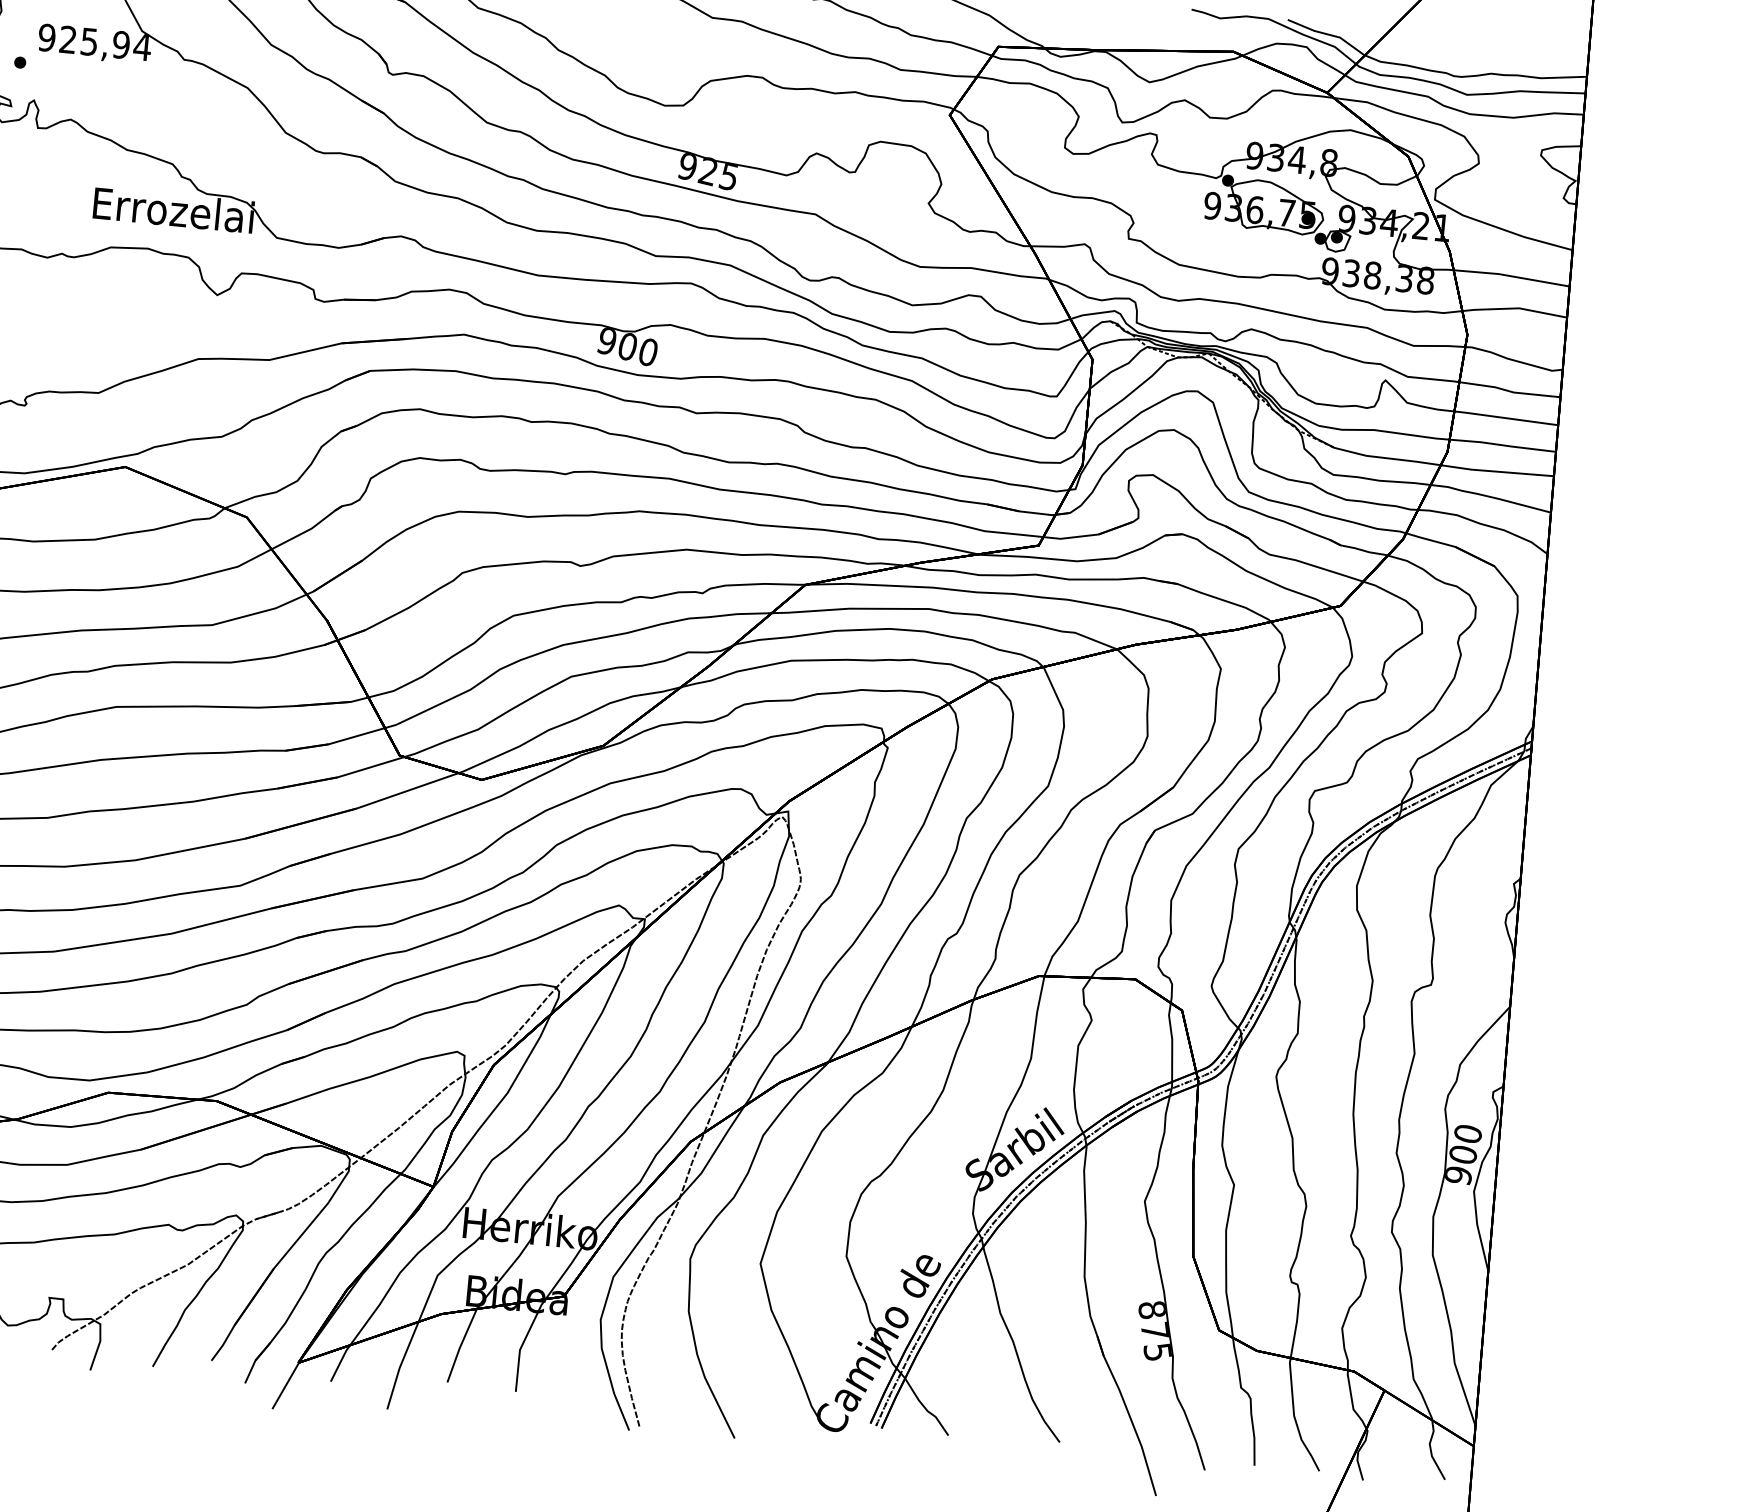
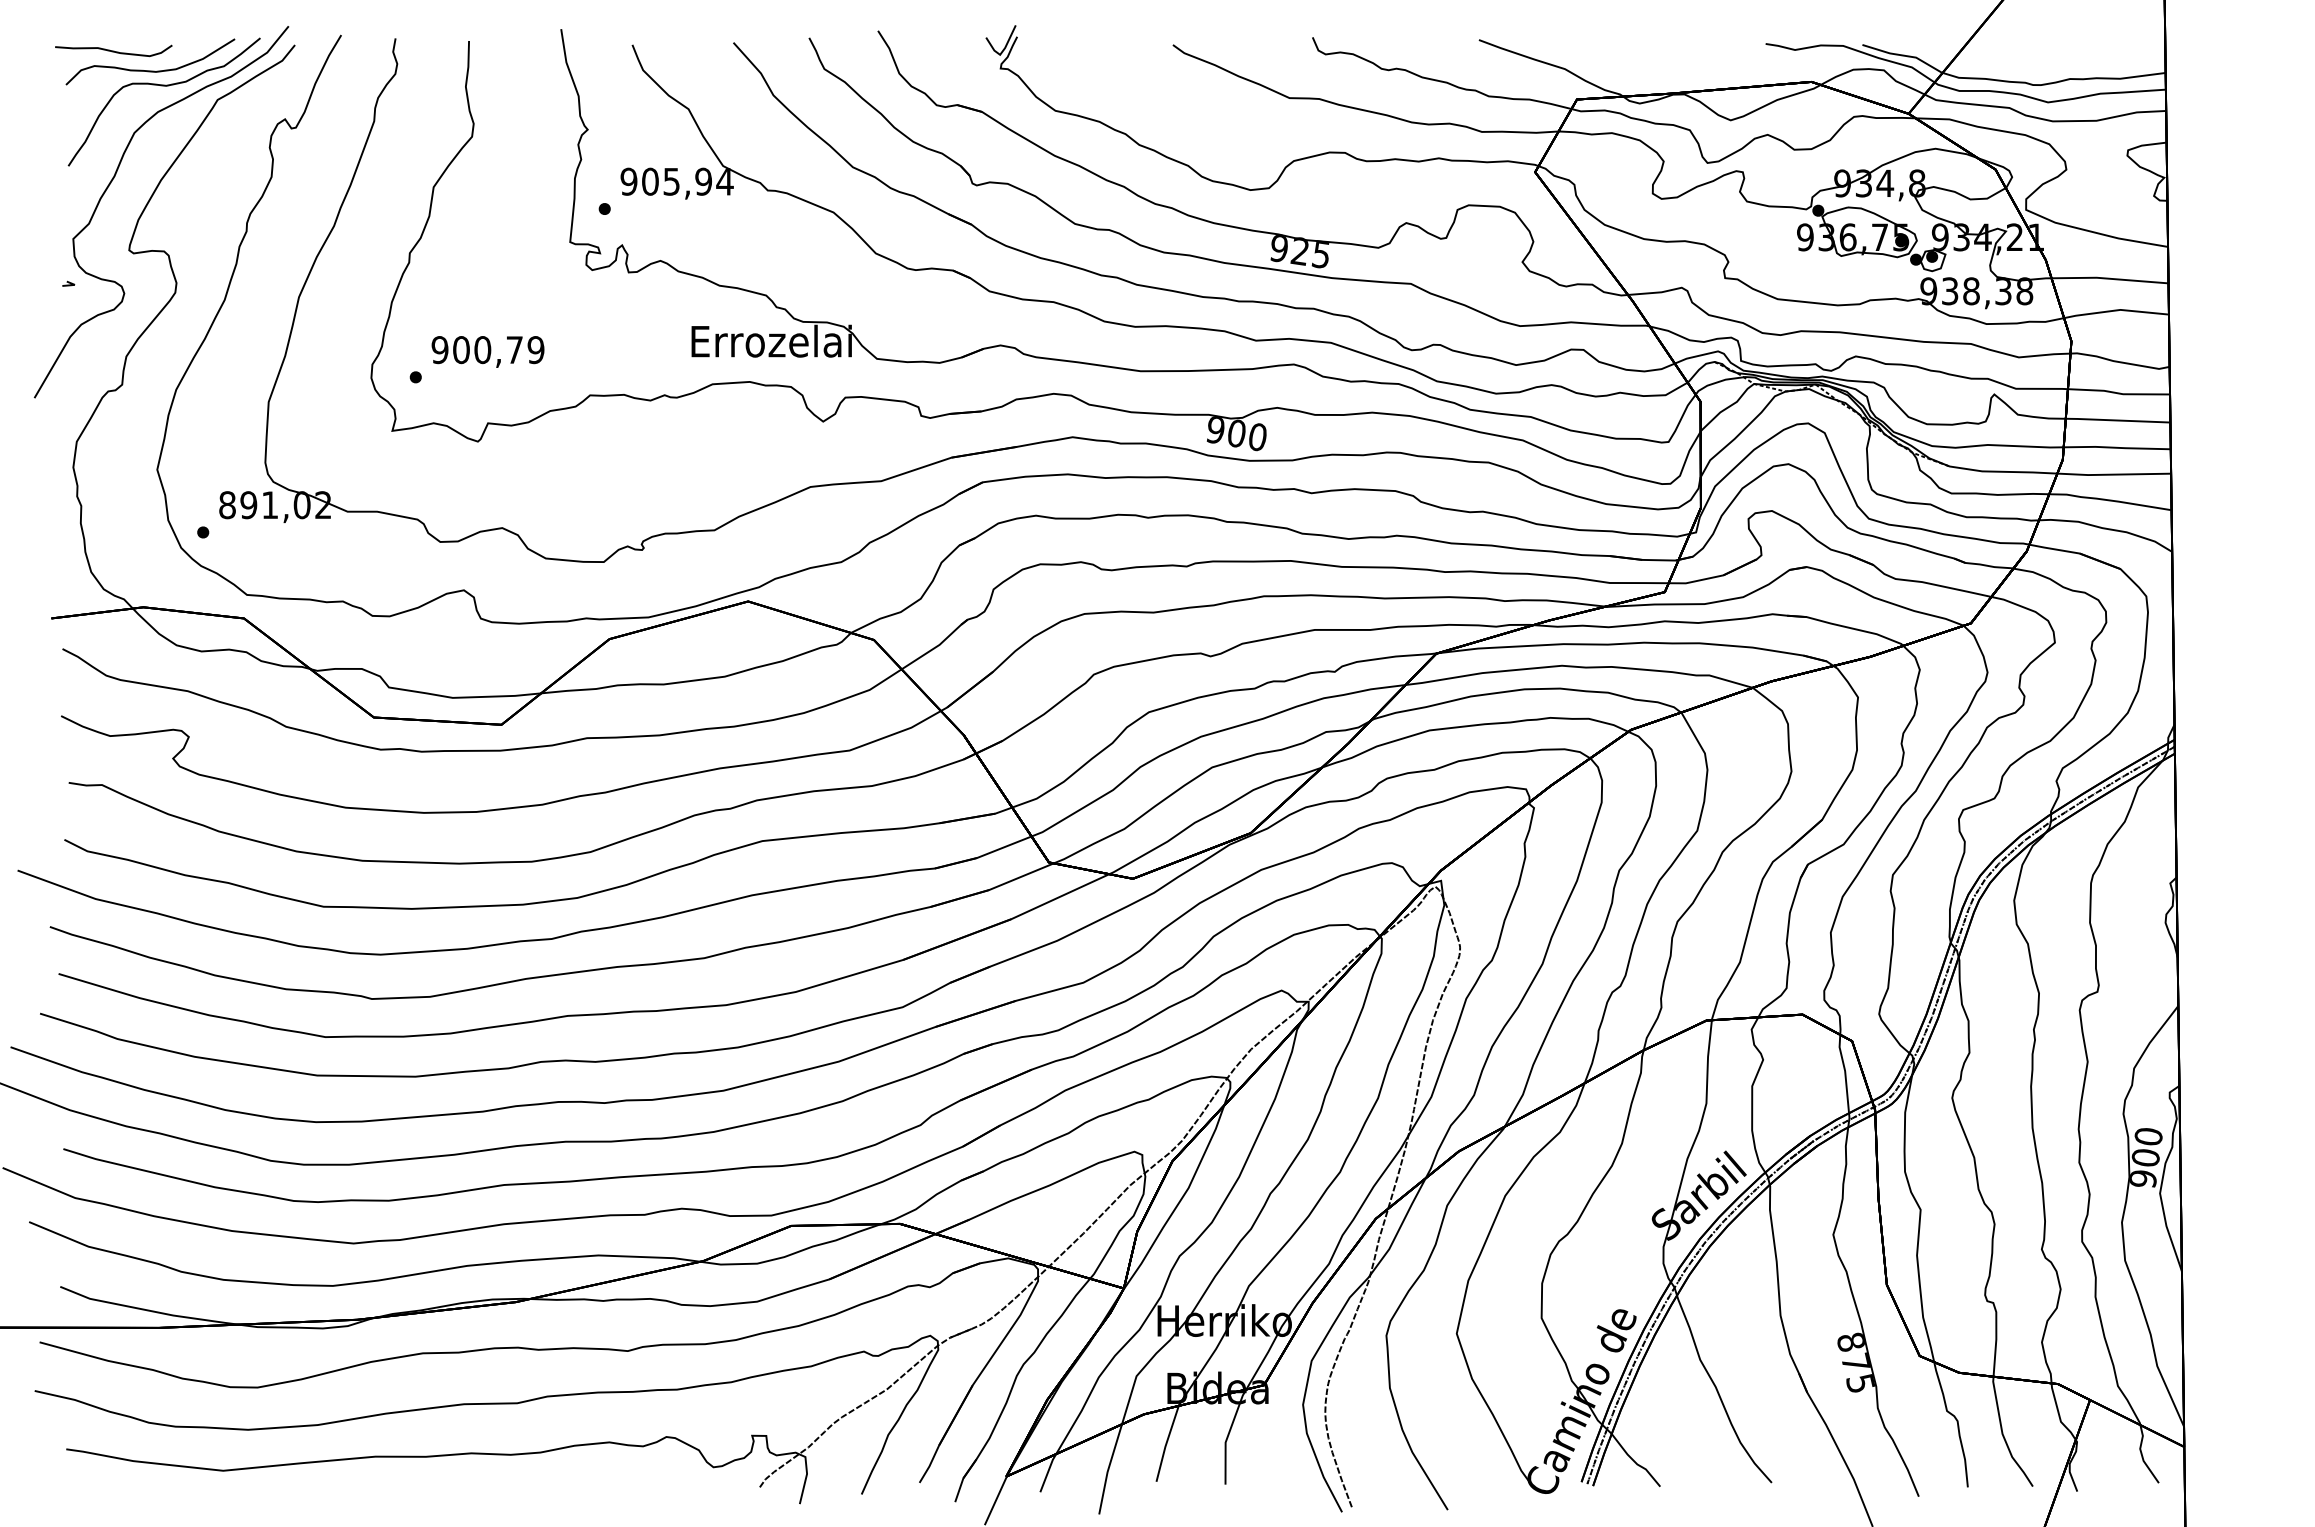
text: (68, 39) -> (650, 181), 925,94 -> 905,94

